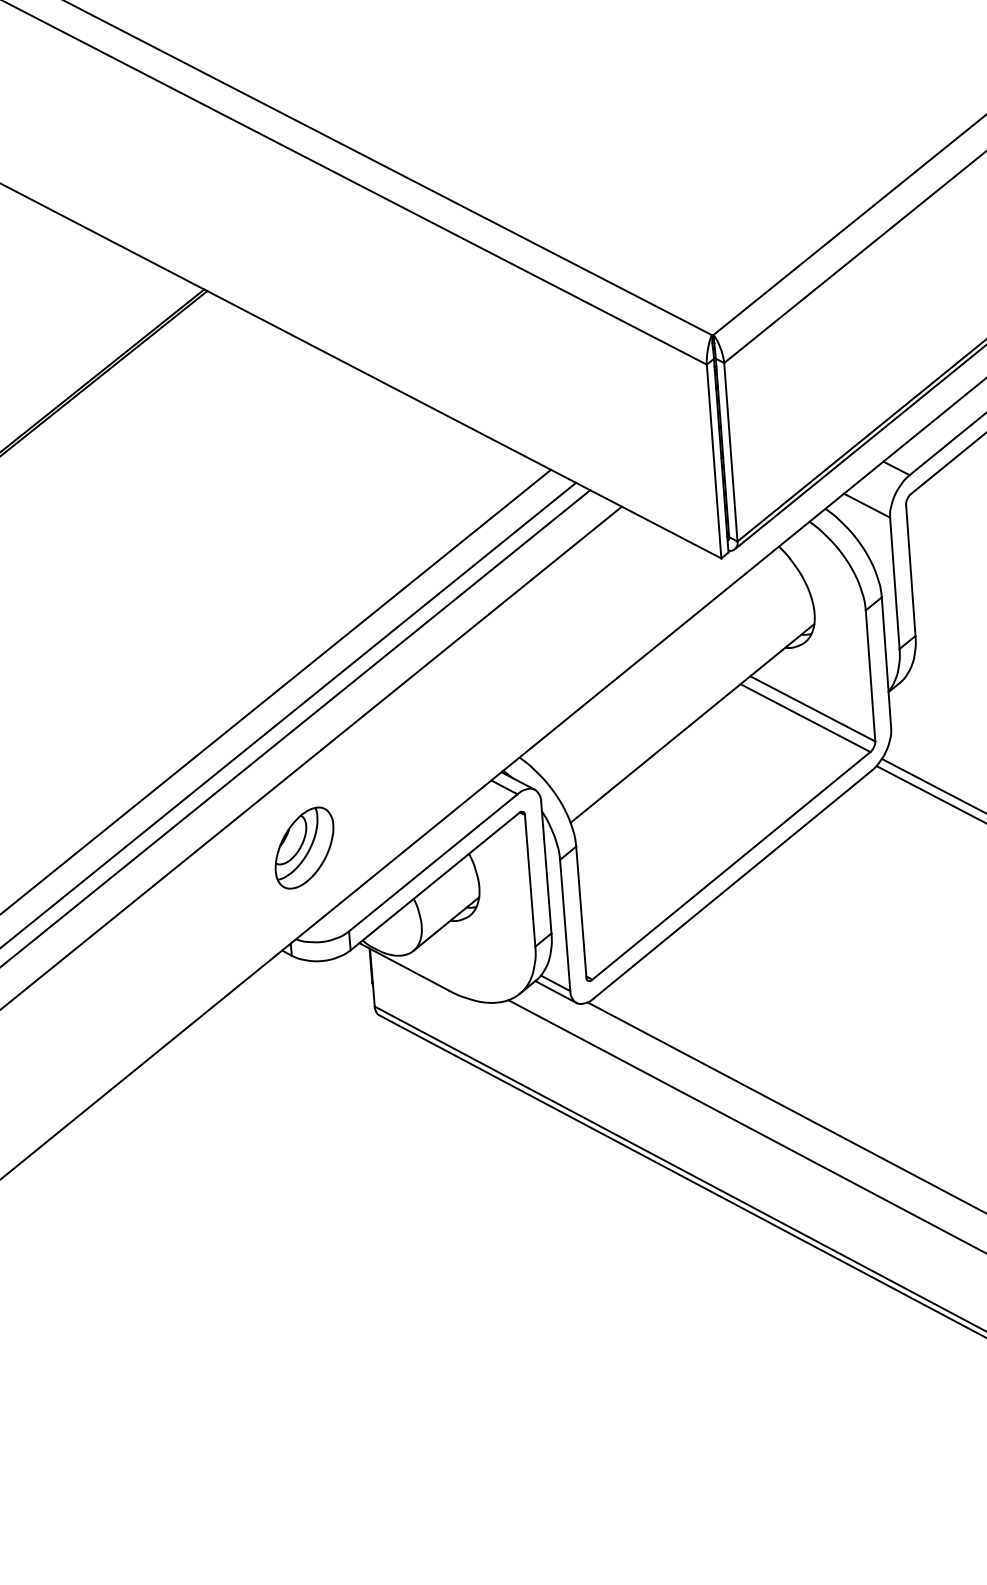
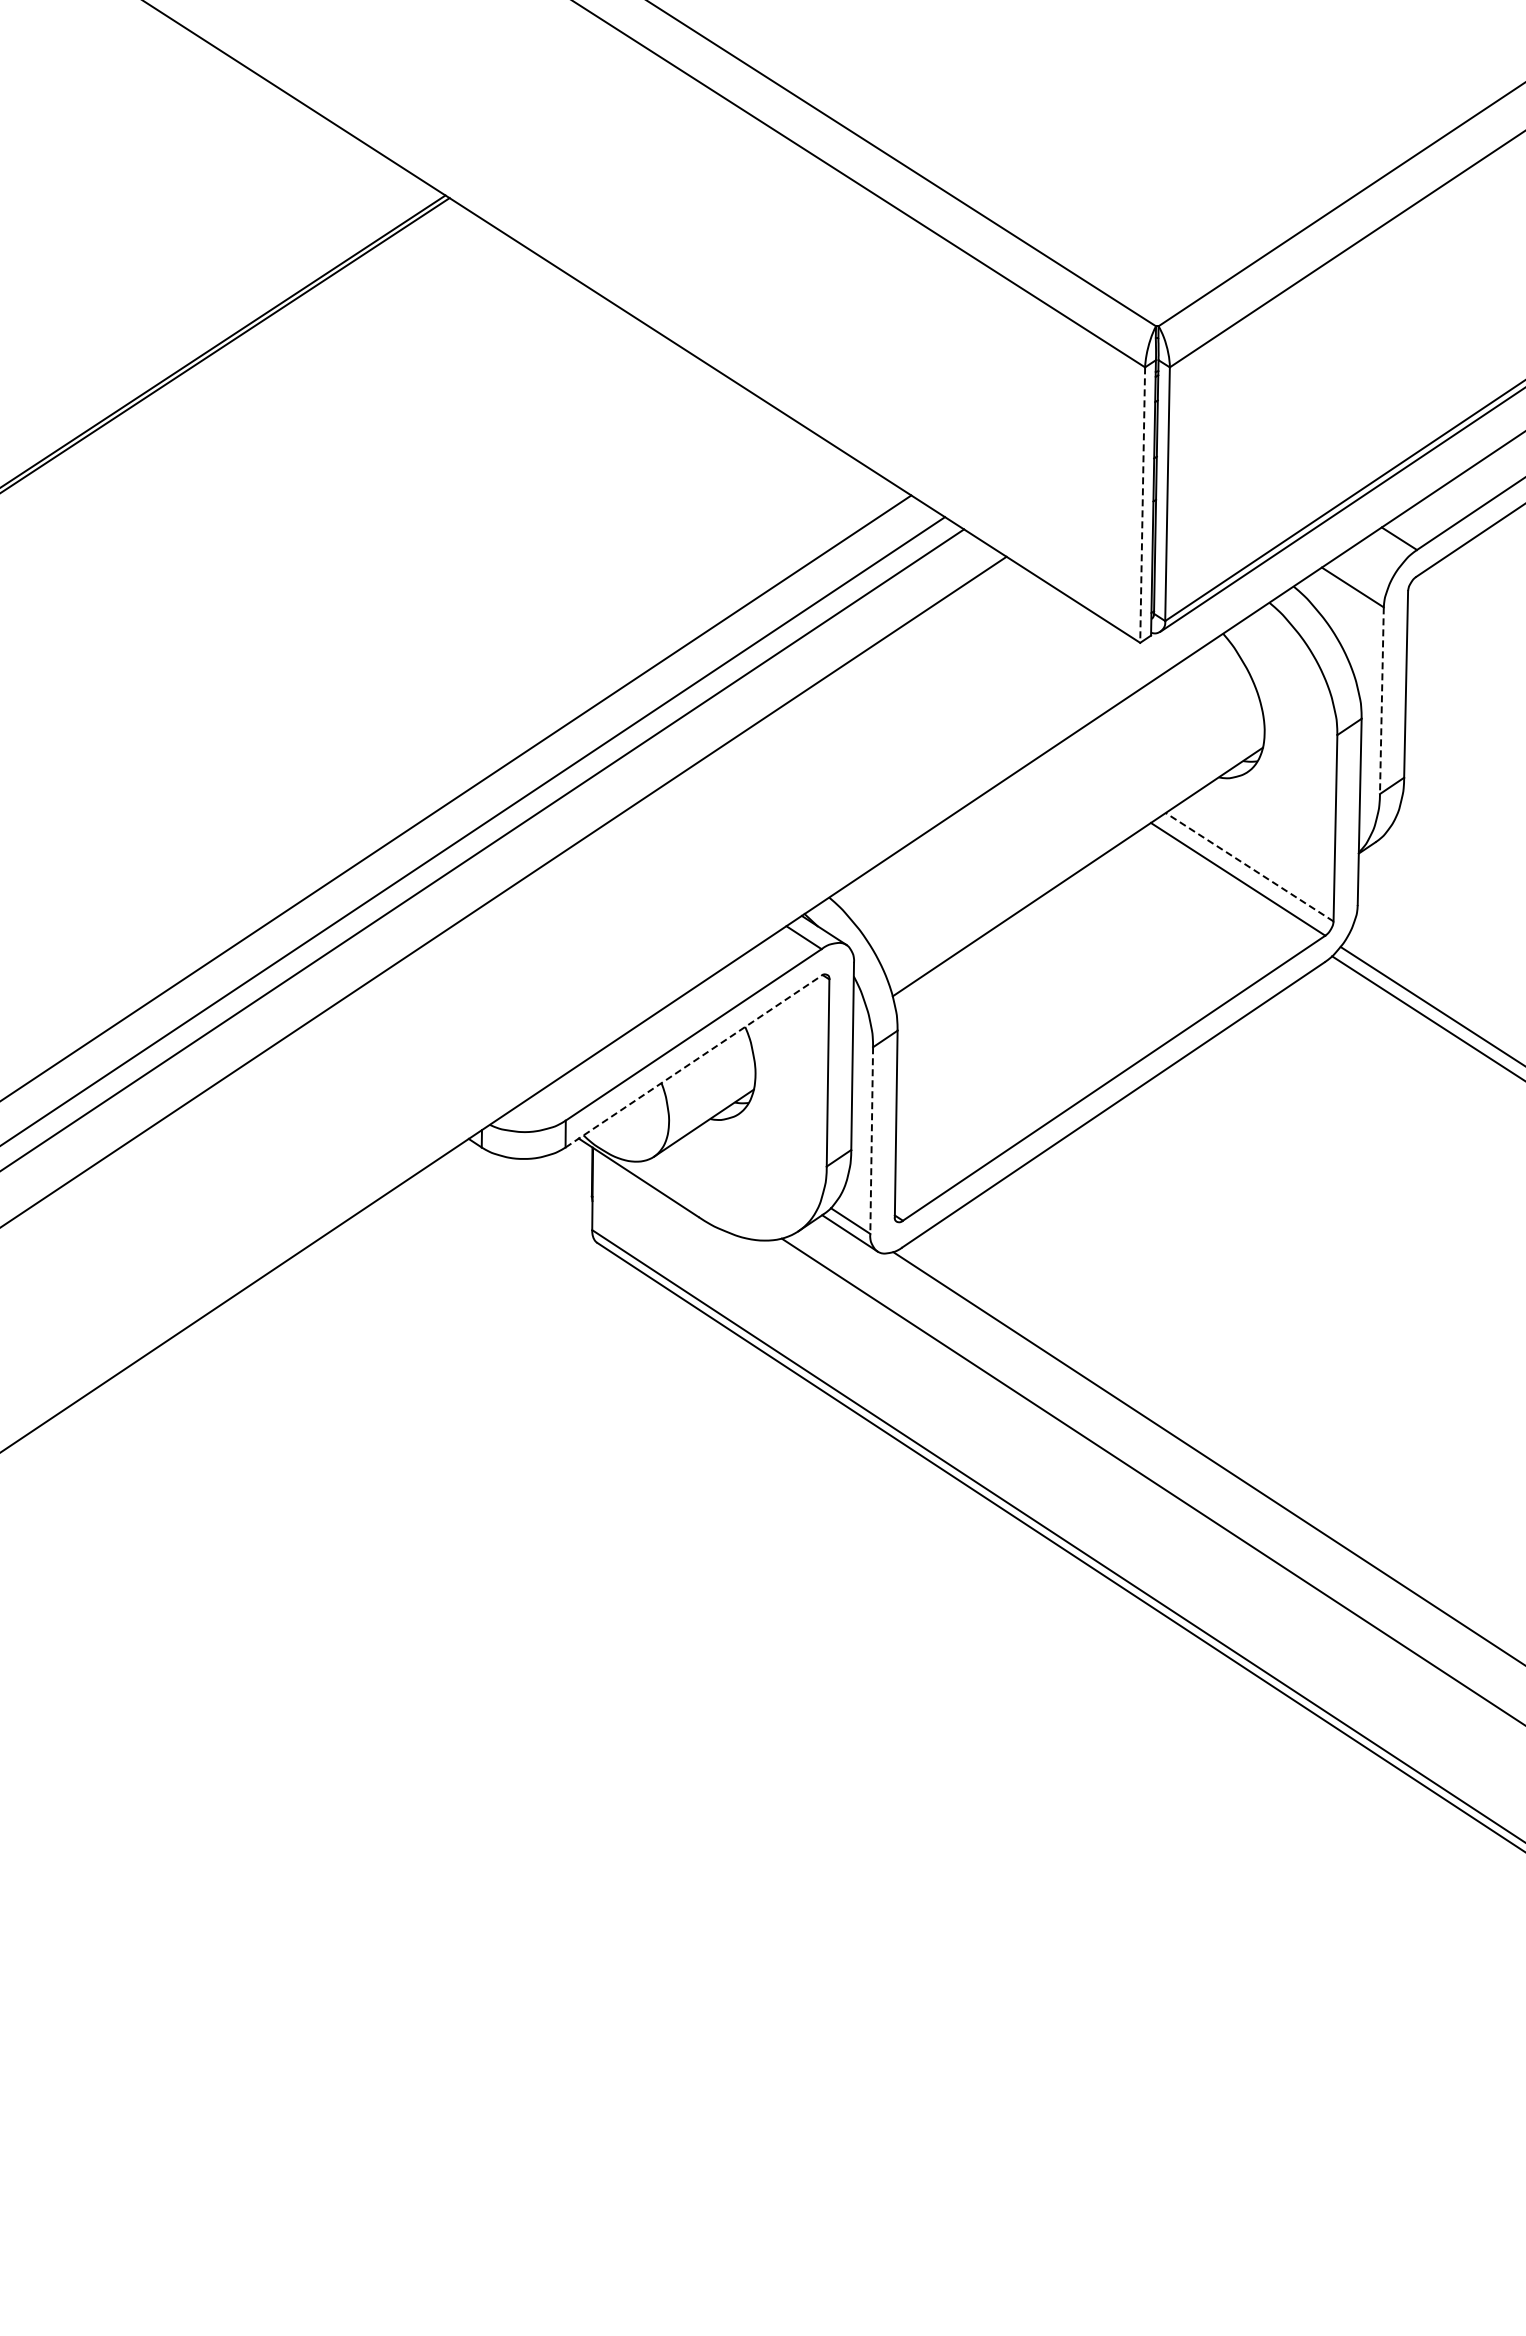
line: (714, 461) -> (1142, 505), solid -> dashed
line: (894, 583) -> (1381, 701), solid -> dashed
line: (812, 709) -> (1249, 867), solid -> dashed
part: (304, 847) -> (513, 996), removed
line: (434, 881) -> (693, 1061), solid -> dashed
line: (565, 926) -> (871, 1141), solid -> dashed

